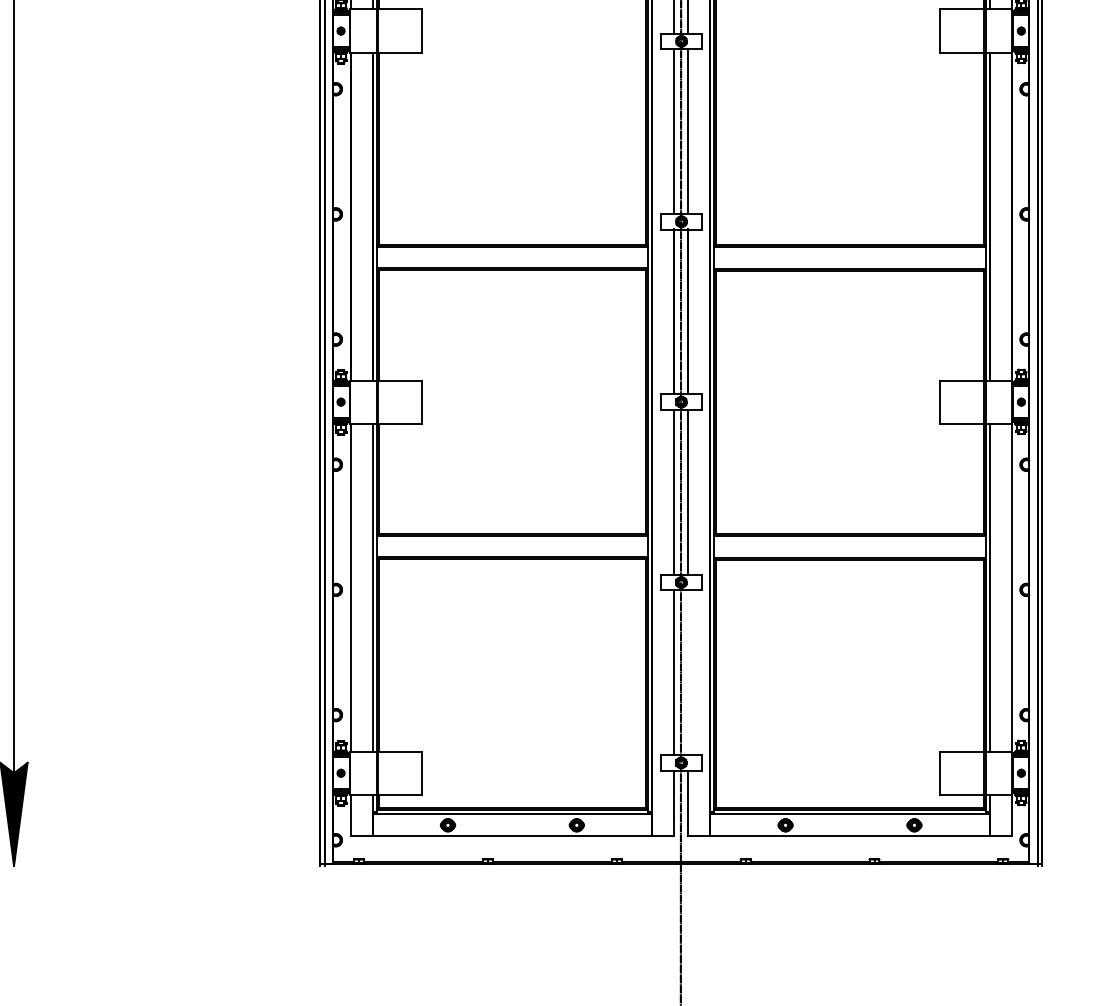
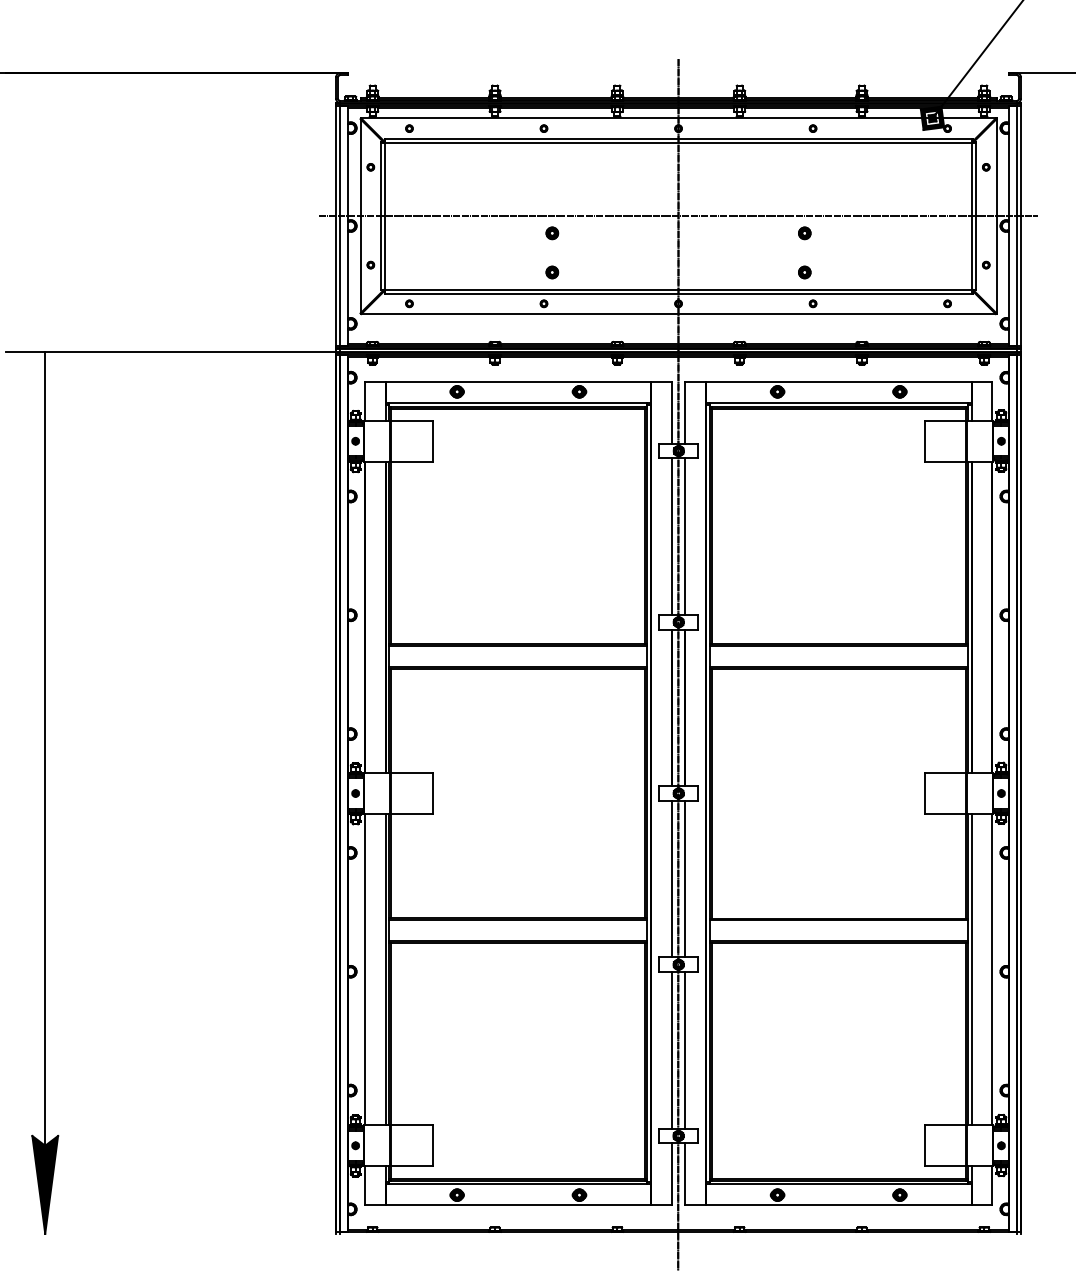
line: (688, 672) -> (685, 1050), added

